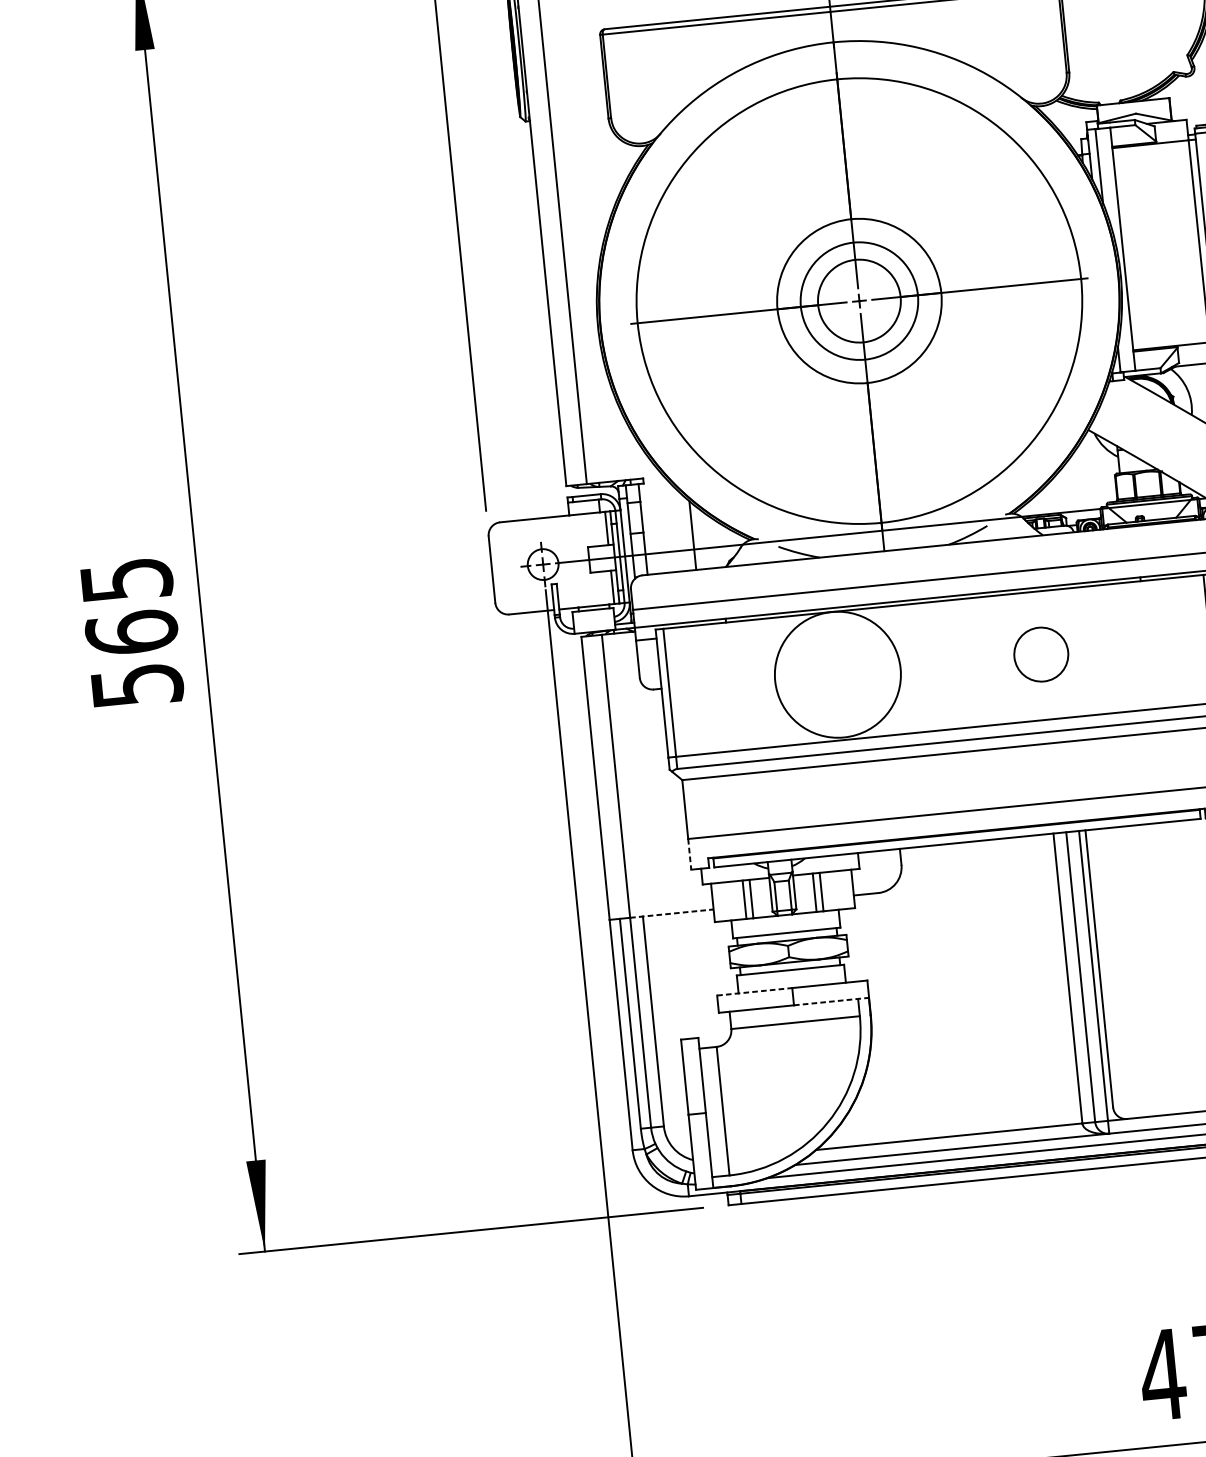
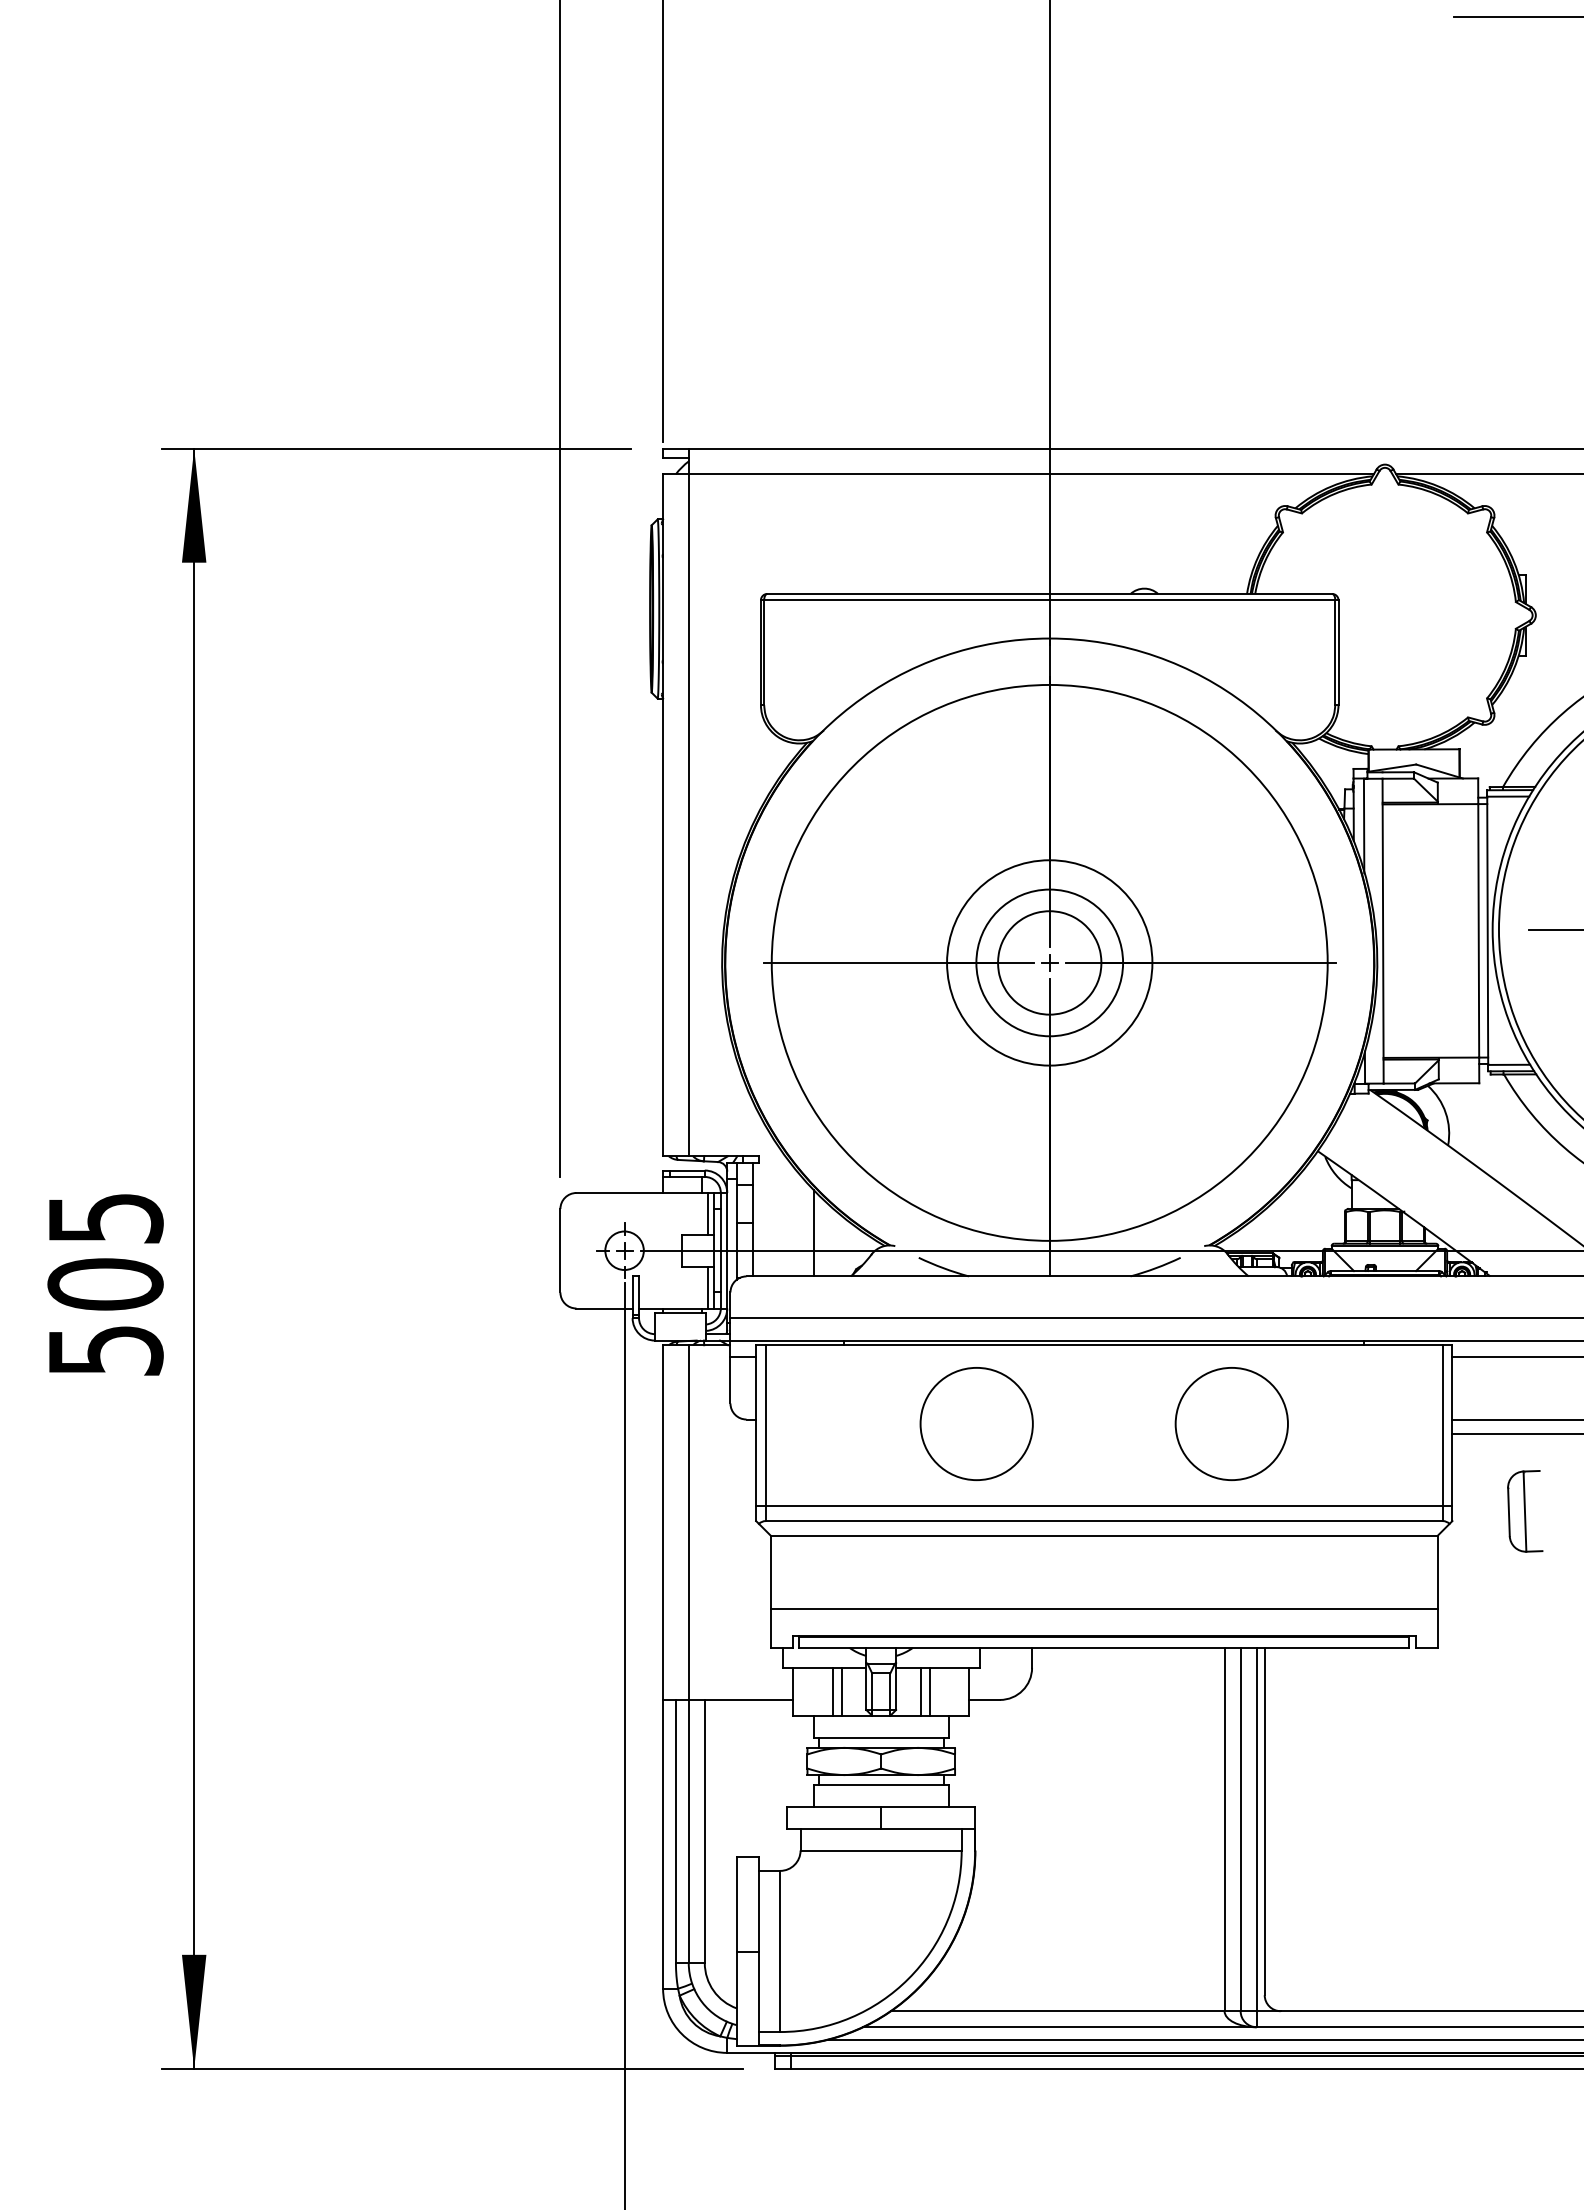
text: (131, 632) -> (105, 1284), 565 -> 505
circle: (1041, 654) -> (1231, 1424), size x1.67
circle: (837, 674) -> (976, 1423), size x0.71
line: (689, 855) -> (770, 1629), dashed -> solid
line: (672, 913) -> (741, 1699), dashed -> solid
line: (754, 992) -> (834, 1807), dashed -> solid
line: (831, 1001) -> (928, 1828), dashed -> solid

